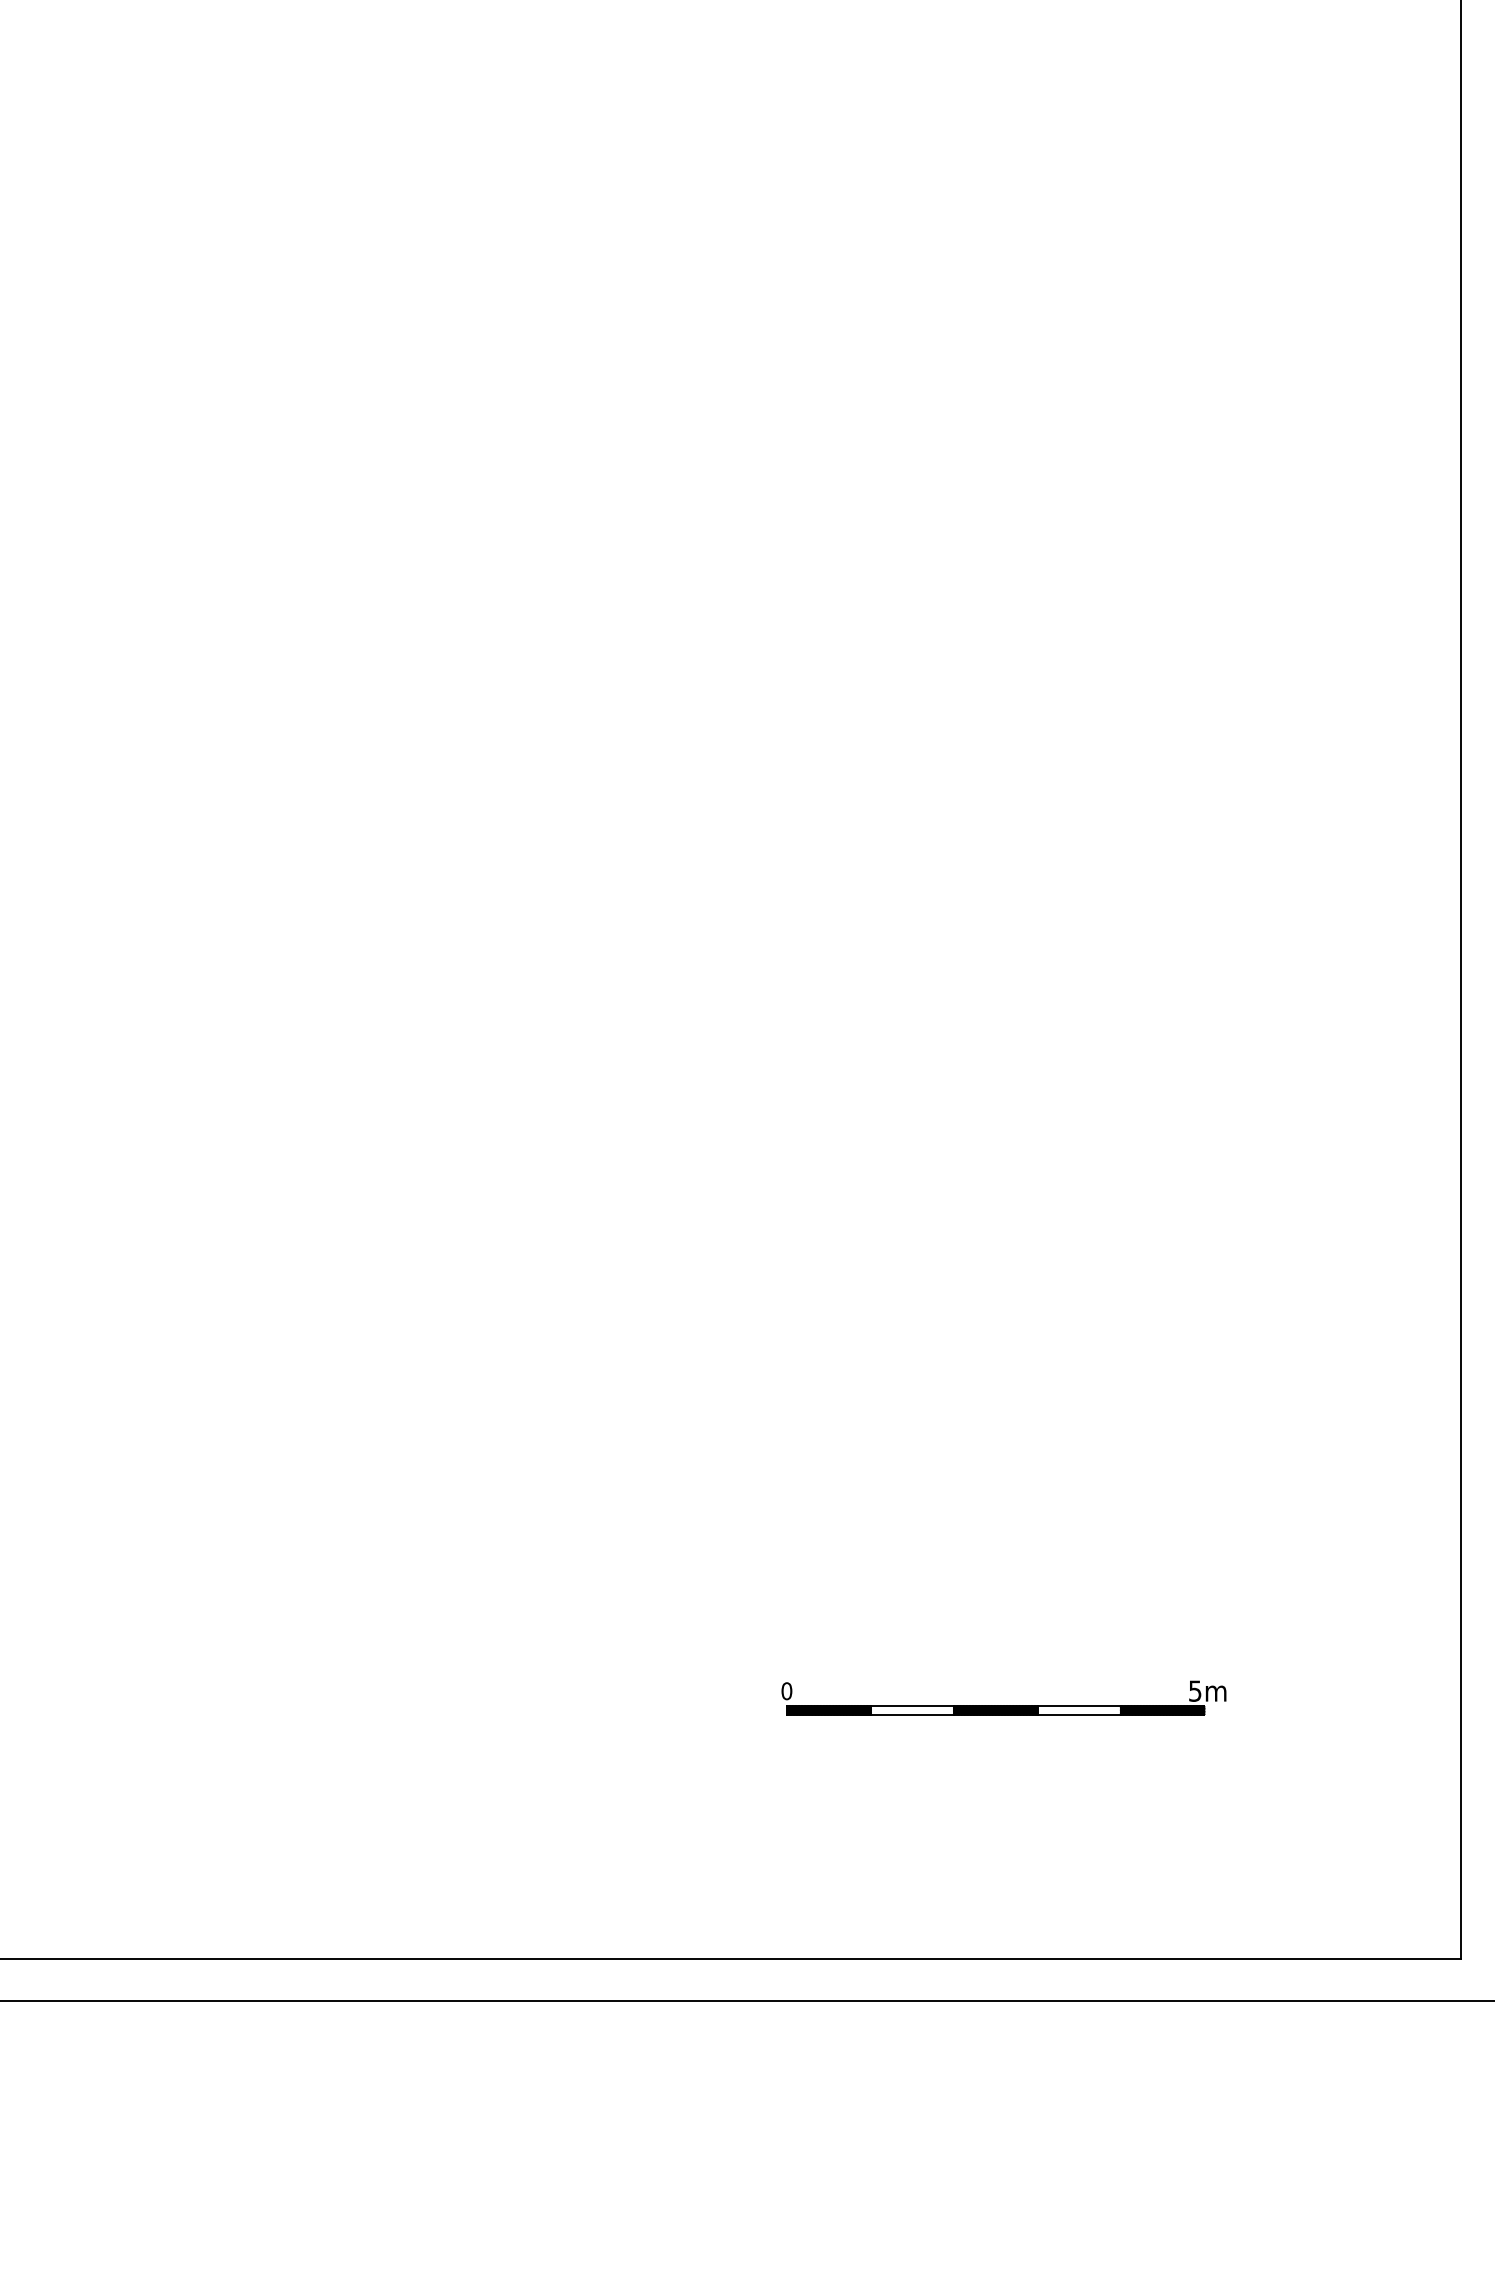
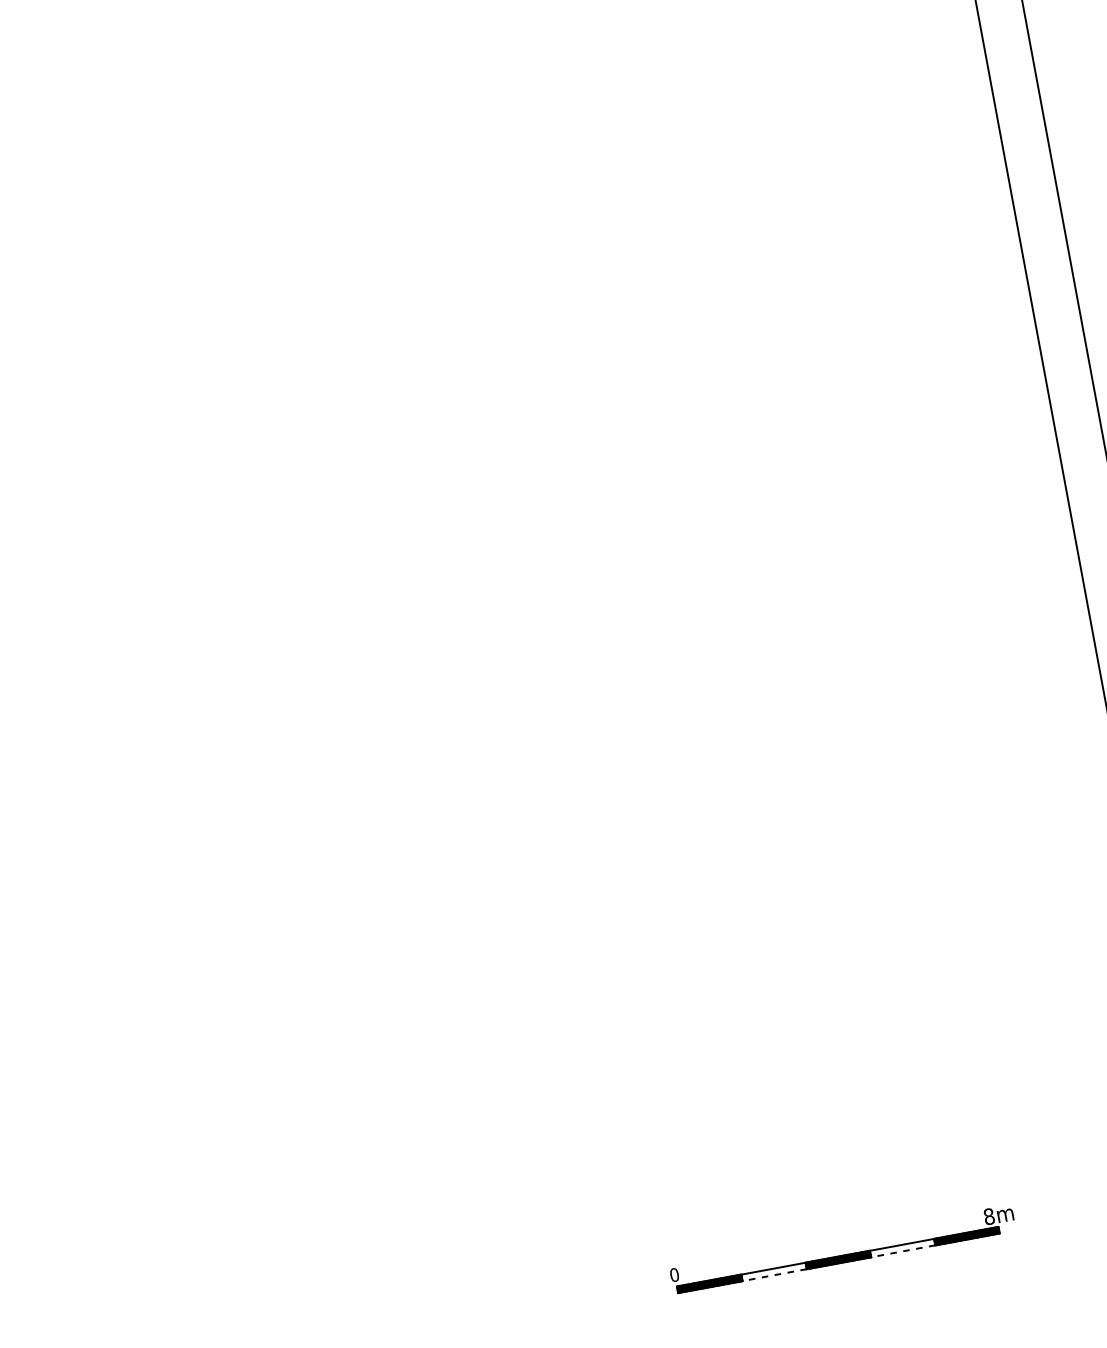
text: (1195, 1690) -> (989, 1216), 5m -> 8m
line: (907, 1714) -> (770, 1275), solid -> dashed
line: (1079, 1714) -> (903, 1251), solid -> dashed

